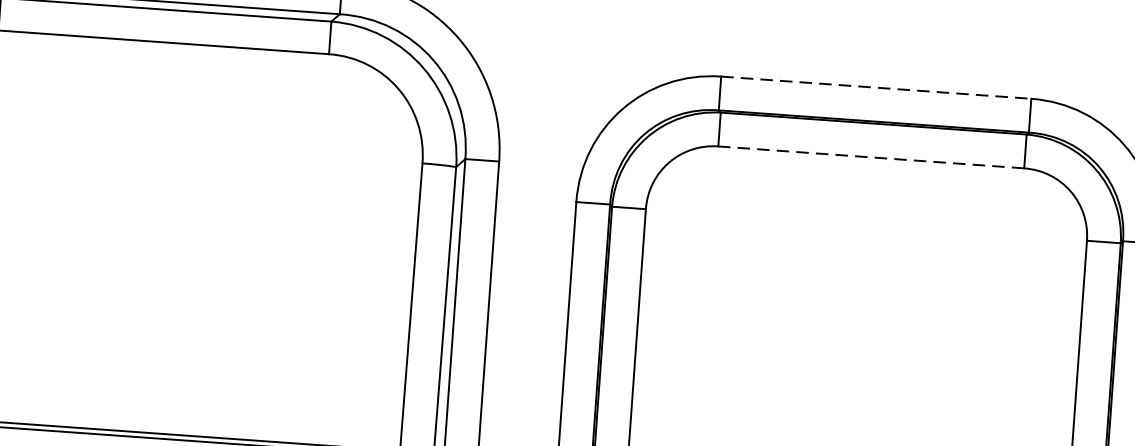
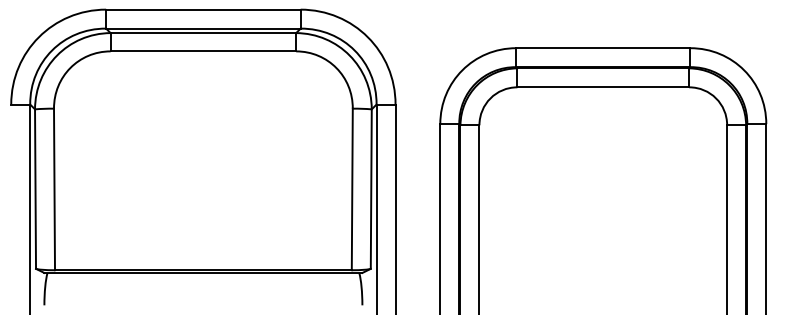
line: (876, 88) -> (603, 48), dashed -> solid
line: (871, 157) -> (603, 87), dashed -> solid

